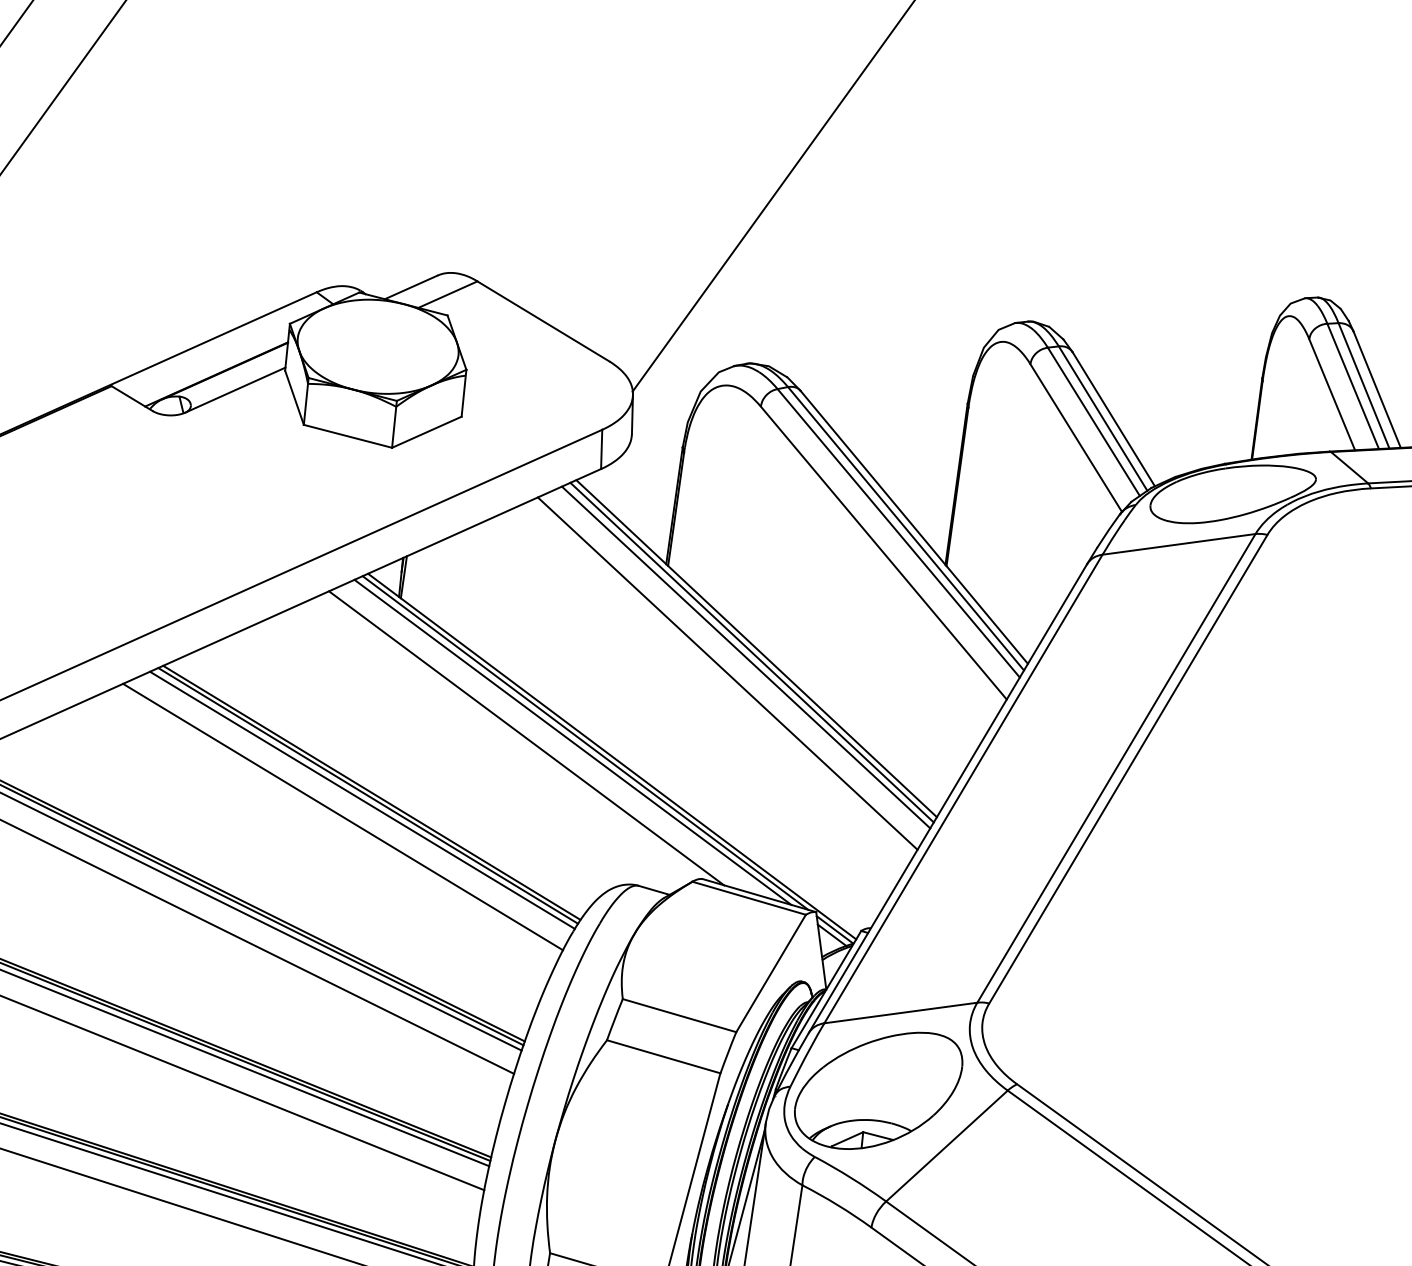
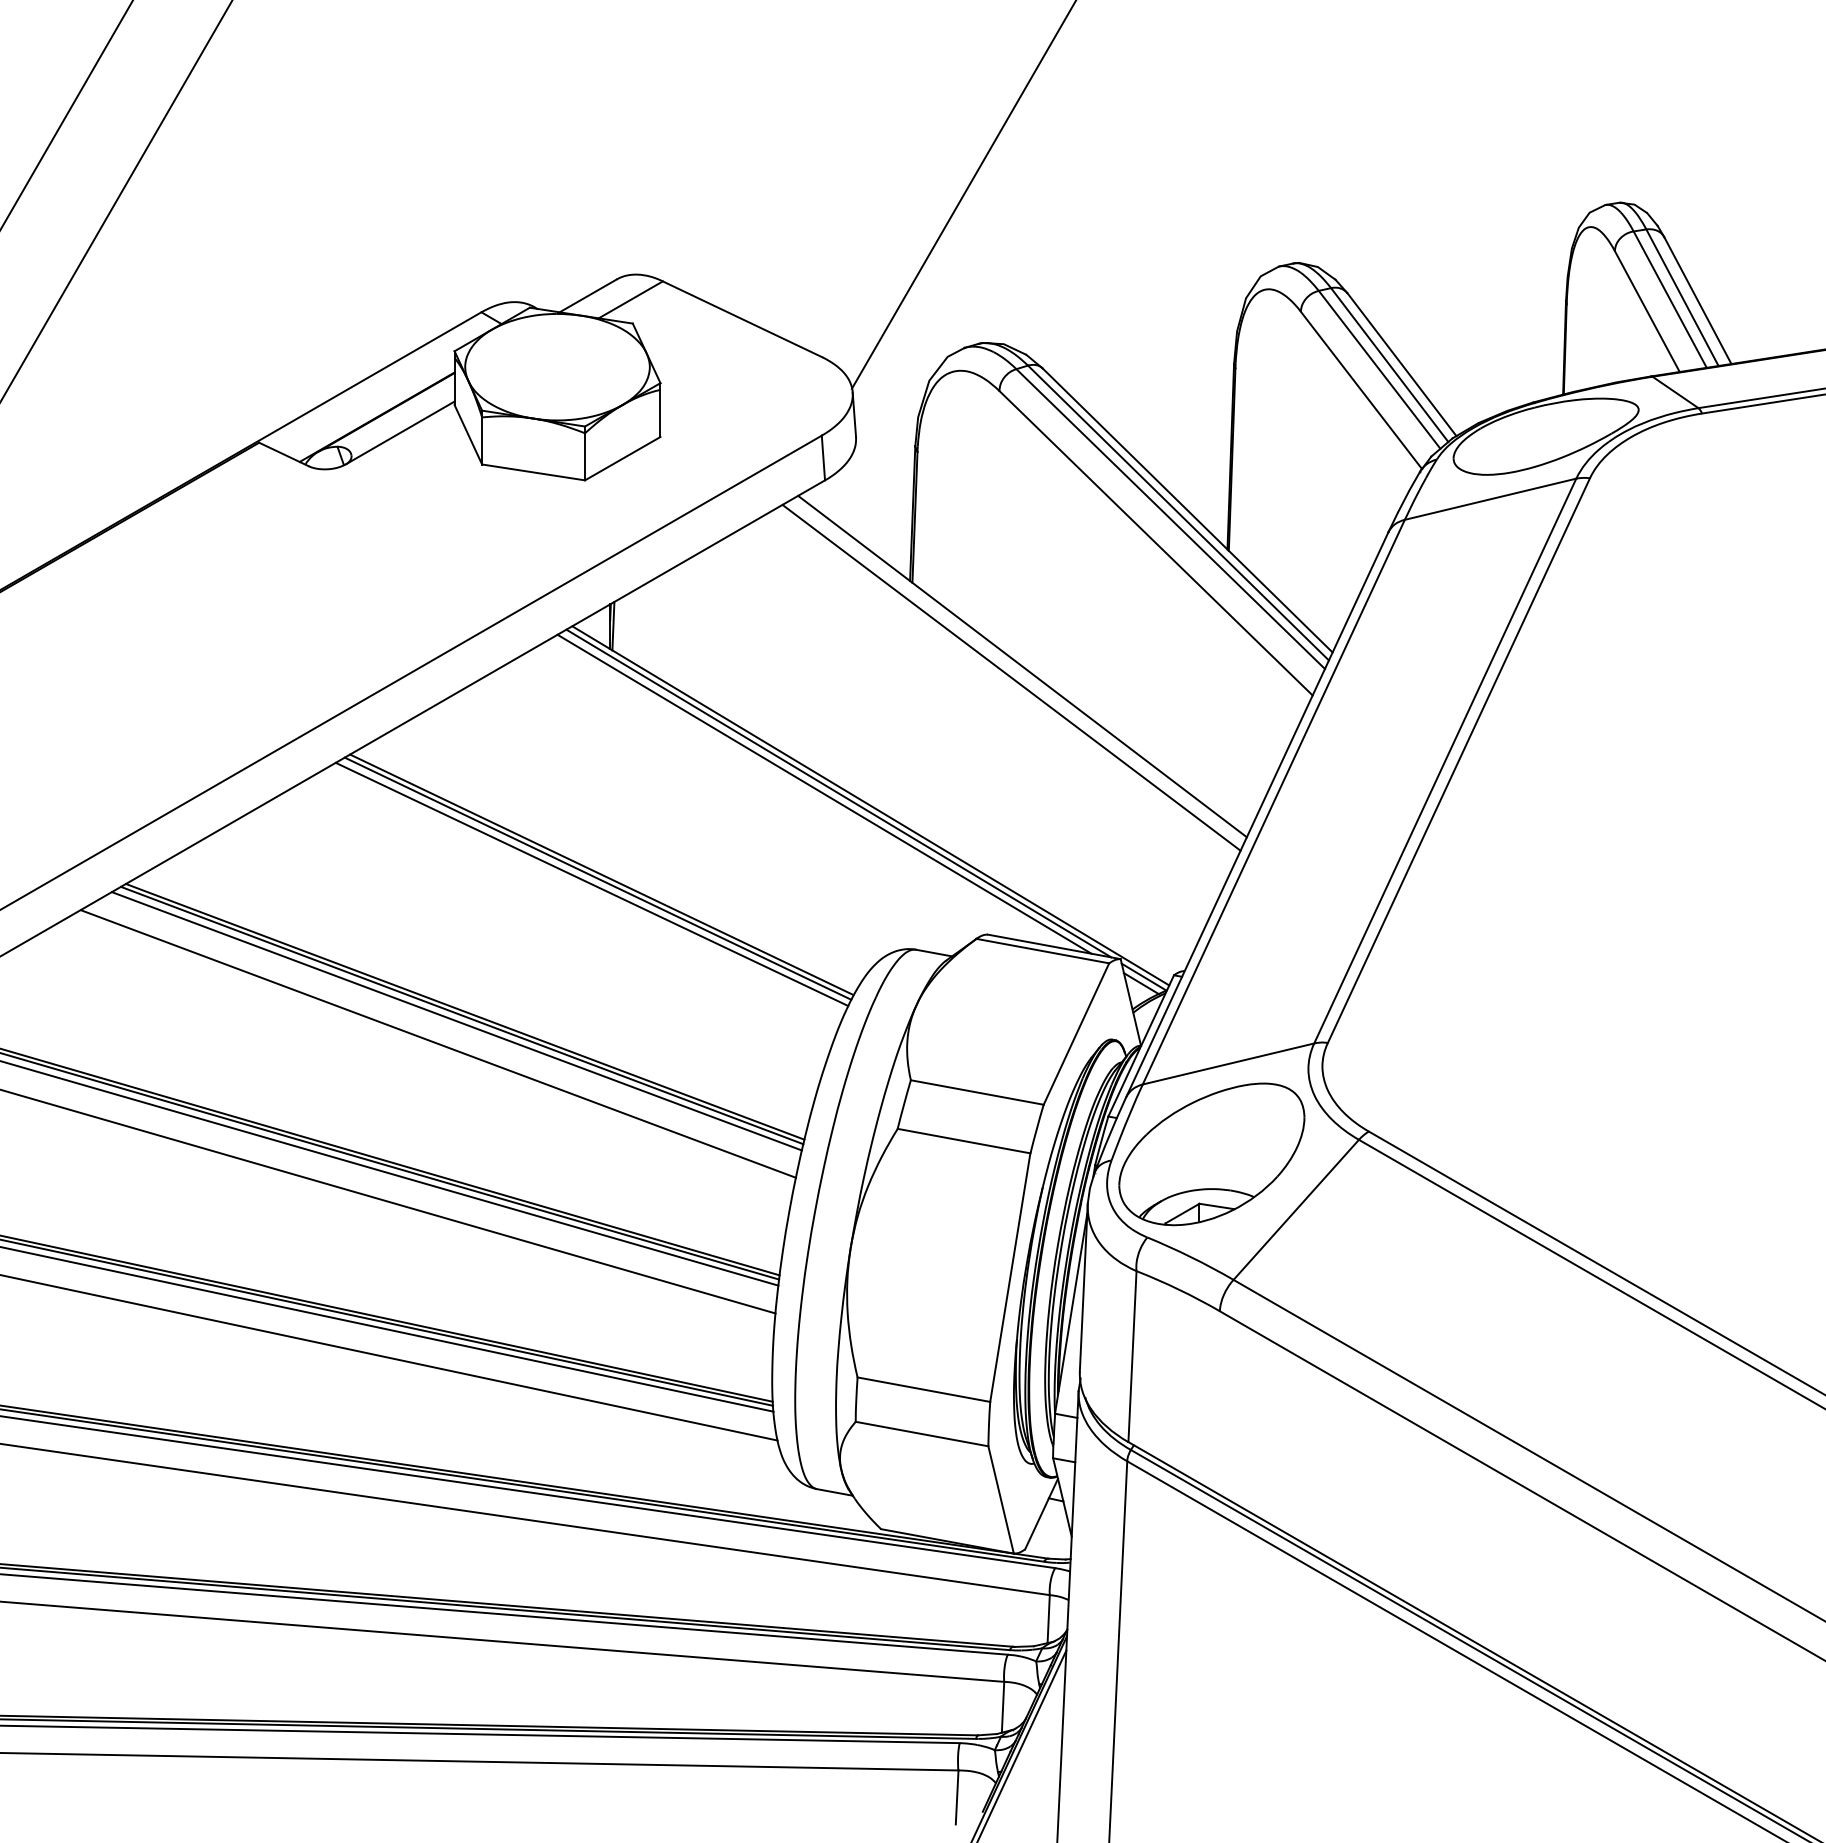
line: (751, 652) -> (1017, 671), removed
line: (727, 673) -> (992, 698), removed
line: (526, 737) -> (771, 794), removed
line: (342, 816) -> (571, 905), removed

